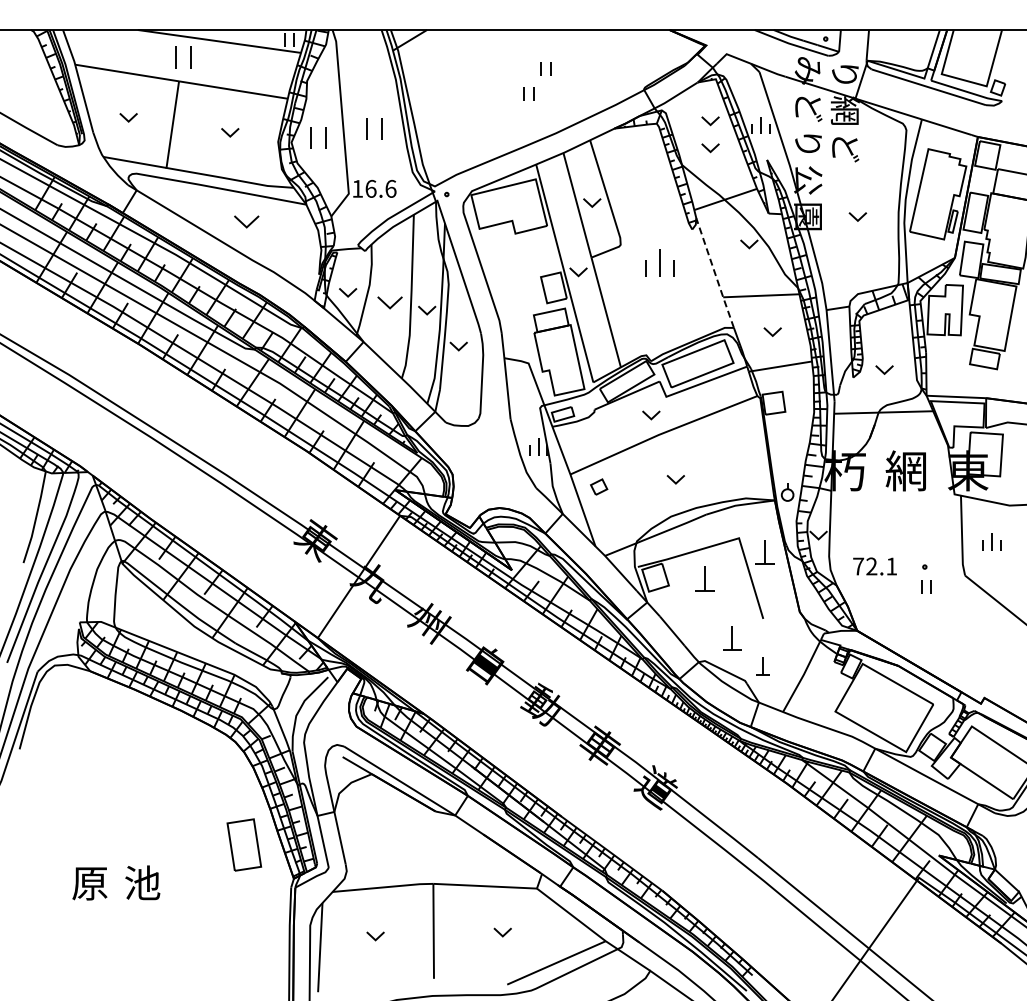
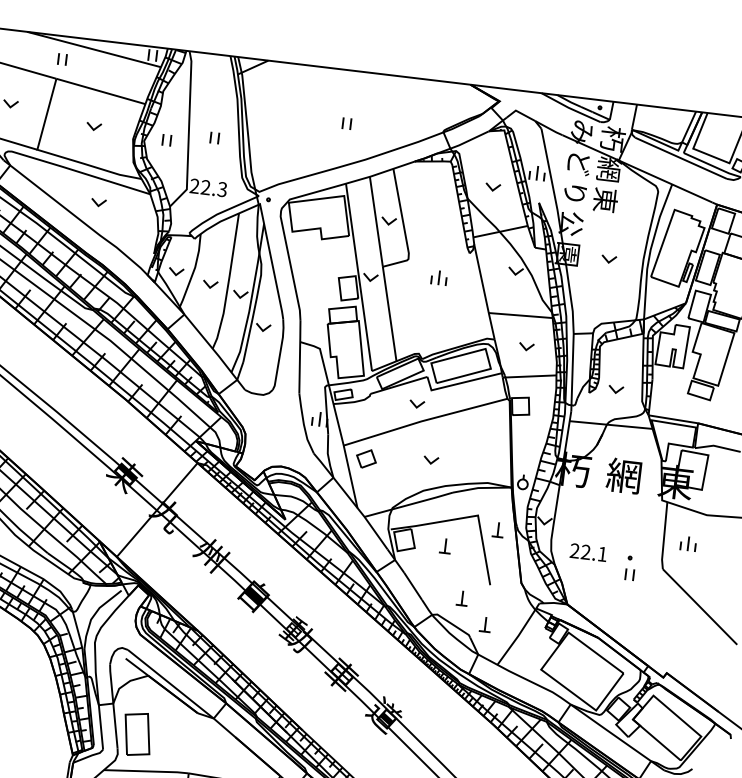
part: (183, 57) -> (62, 59), size x0.62
part: (545, 68) -> (363, 104), removed
text: (845, 74) -> (612, 139), り -> 朽
part: (710, 121) -> (495, 165), removed
part: (374, 128) -> (214, 137), size x0.62
part: (318, 138) -> (167, 140), size x0.62
text: (845, 147) -> (605, 200), ど -> 東
text: (374, 188) -> (208, 187), 16.6 -> 22.3
part: (246, 221) -> (98, 202), size x0.71
part: (659, 262) -> (439, 277), size x0.62
line: (715, 273) -> (484, 292), dashed -> solid
part: (390, 302) -> (210, 284), size x0.71
part: (598, 486) -> (365, 458), size x1.43
part: (764, 552) -> (497, 529), size x0.71
text: (858, 566) -> (574, 550), 72.1 -> 22.1
part: (704, 578) -> (445, 545), size x0.71
part: (731, 638) -> (461, 598), size x0.71
part: (244, 844) -> (137, 733), moved

